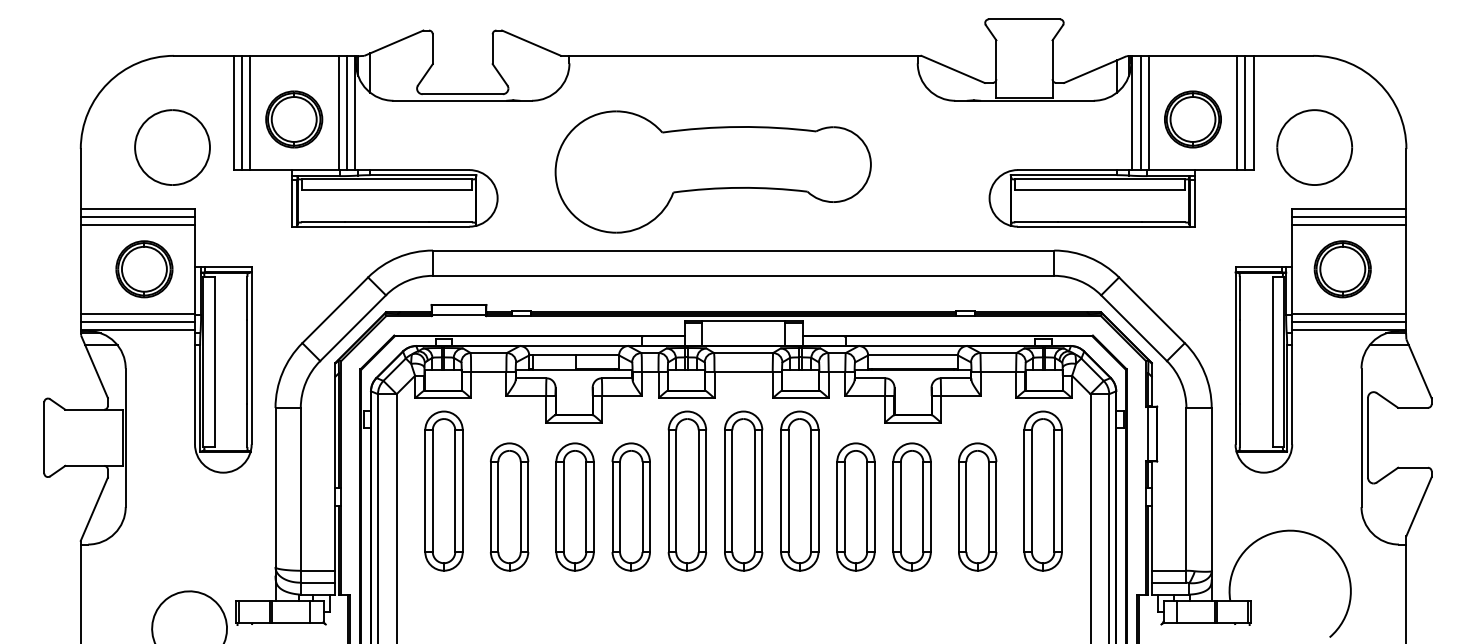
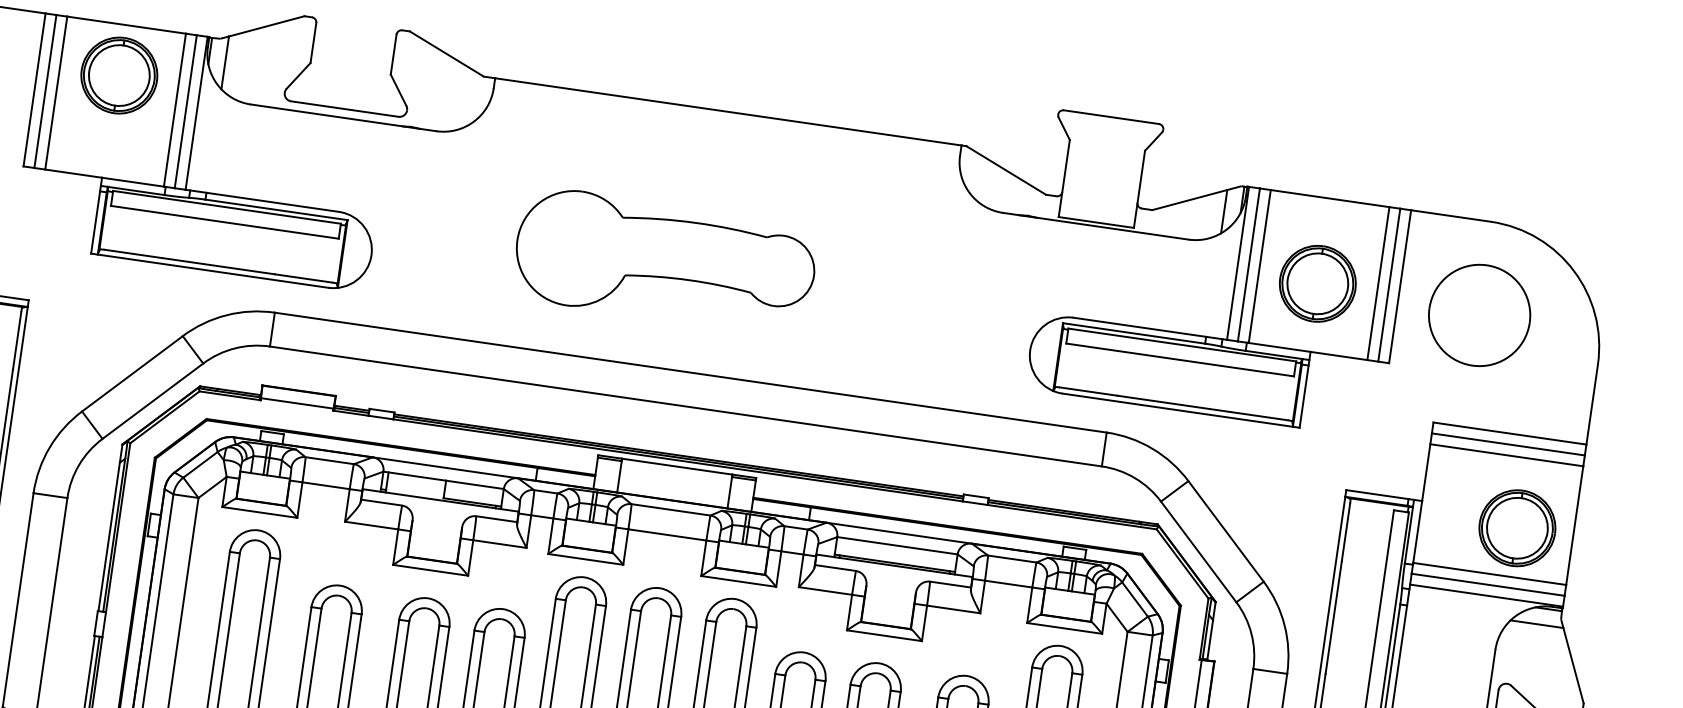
part: (294, 119) -> (119, 75), moved
part: (1314, 147) -> (1479, 315), moved
part: (712, 171) -> (664, 260), size x0.7
part: (1342, 269) -> (1517, 528), moved

